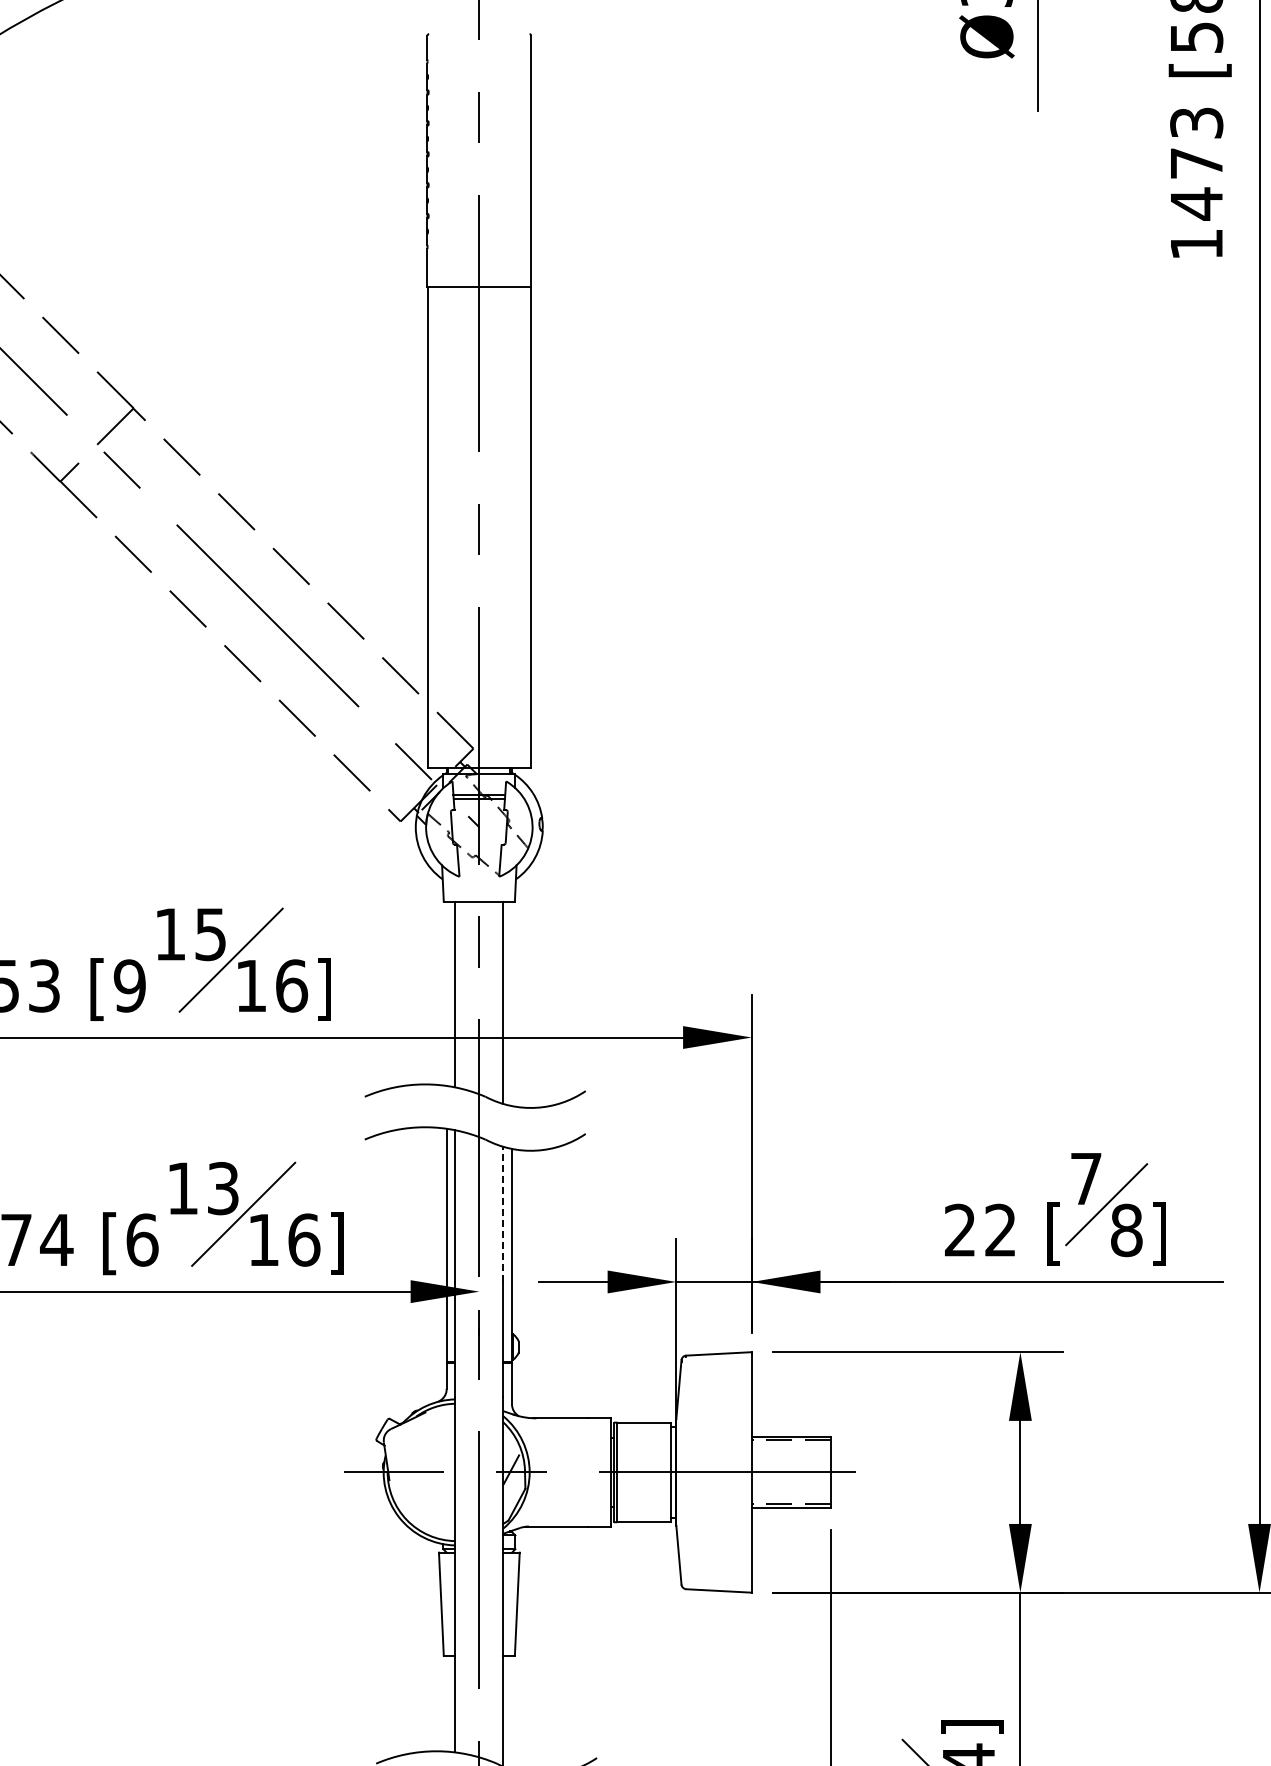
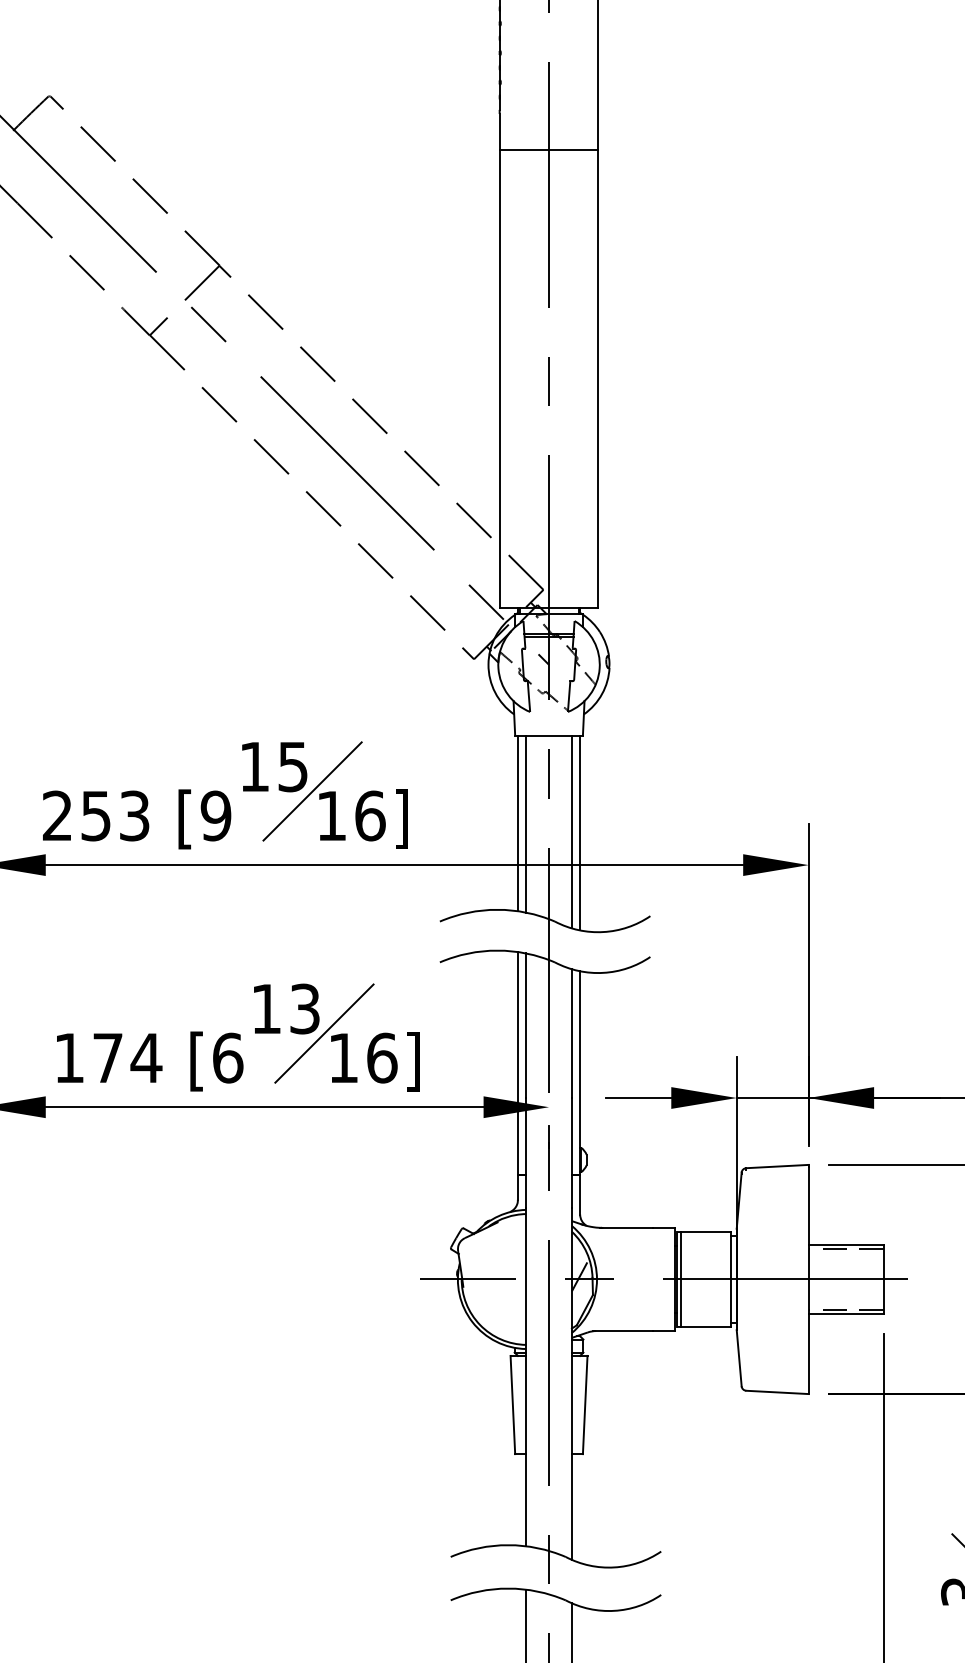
line: (446, 993) -> (517, 823), added
line: (511, 1003) -> (579, 832), added
line: (503, 1214) -> (572, 1033), dashed -> solid

